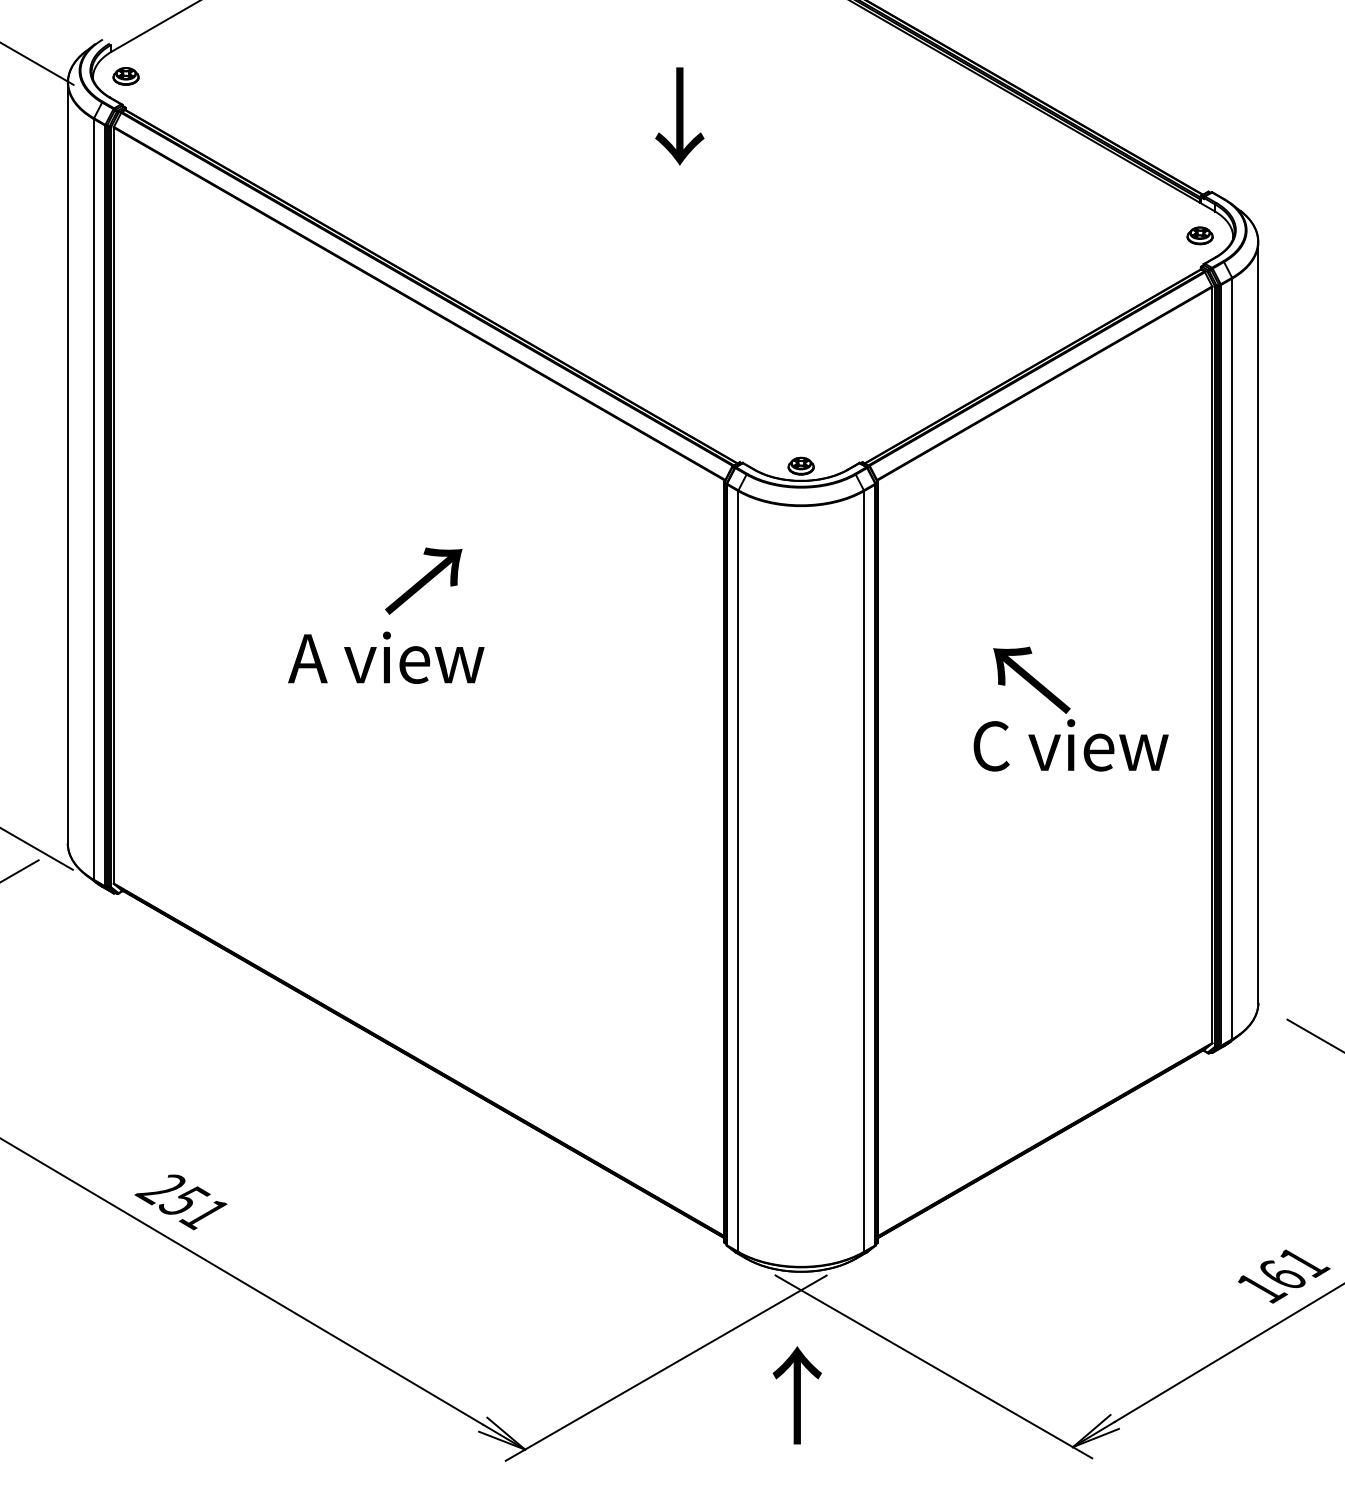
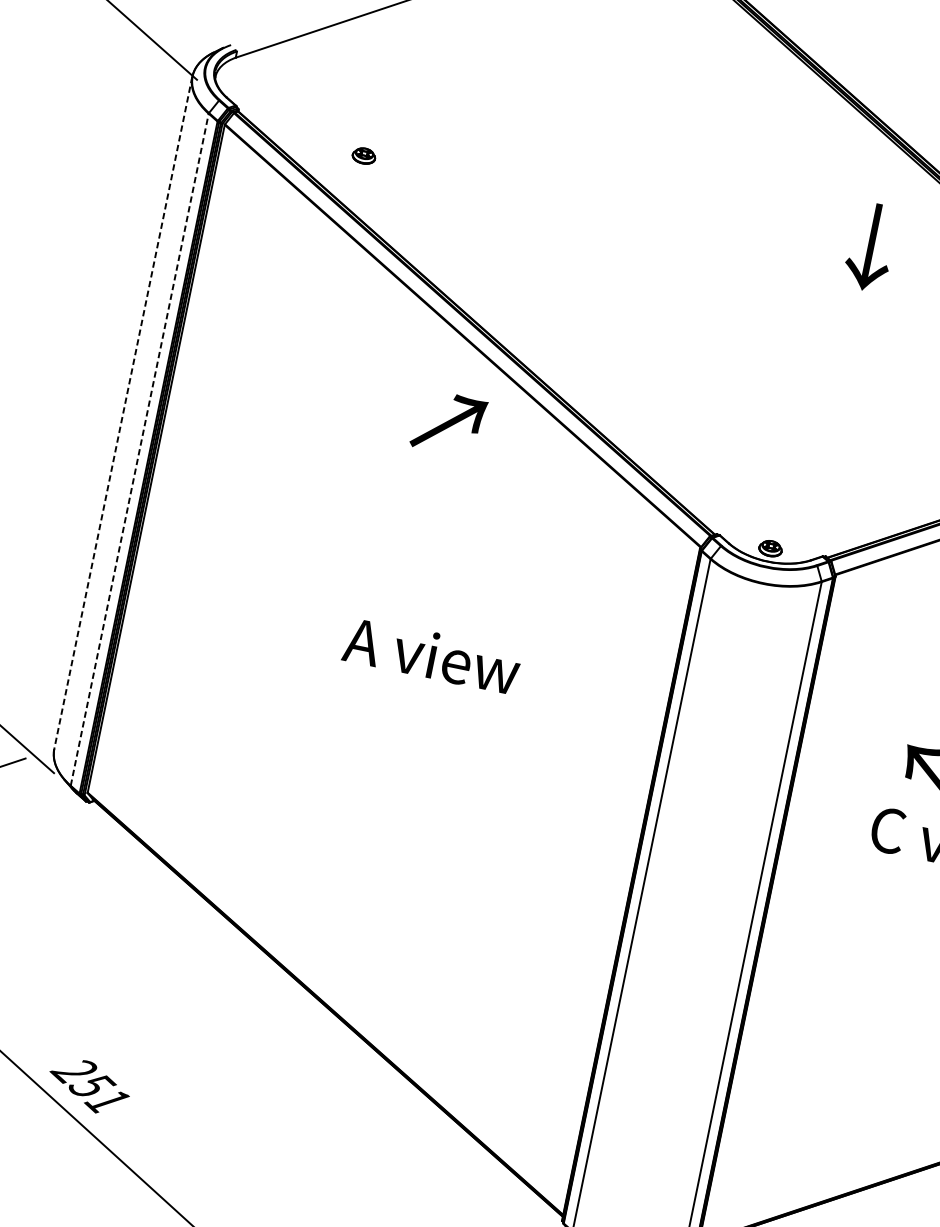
part: (125, 76) -> (363, 156), moved
text: (679, 116) -> (870, 247), moved
line: (67, 463) -> (122, 413), solid -> dashed
line: (93, 498) -> (139, 448), solid -> dashed
text: (423, 580) -> (448, 422), moved
text: (386, 657) -> (432, 655), moved

